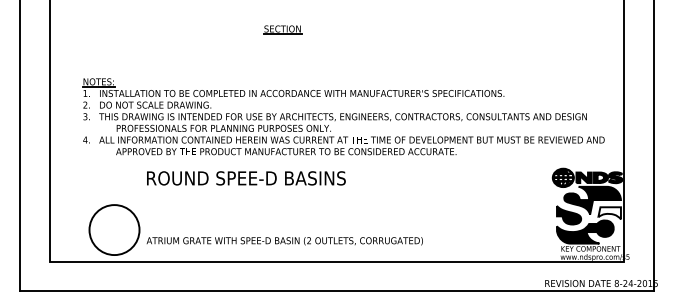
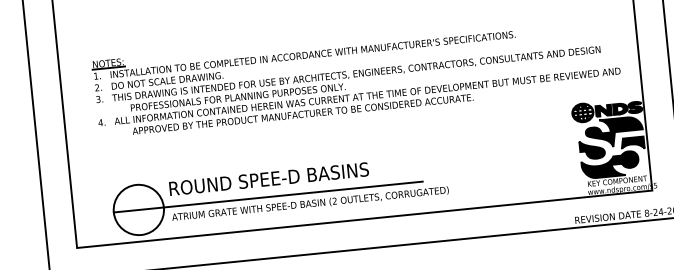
text: (246, 178) -> (269, 179), moved
fill: (609, 213) -> (632, 143), added
line: (243, 230) -> (268, 197), added

